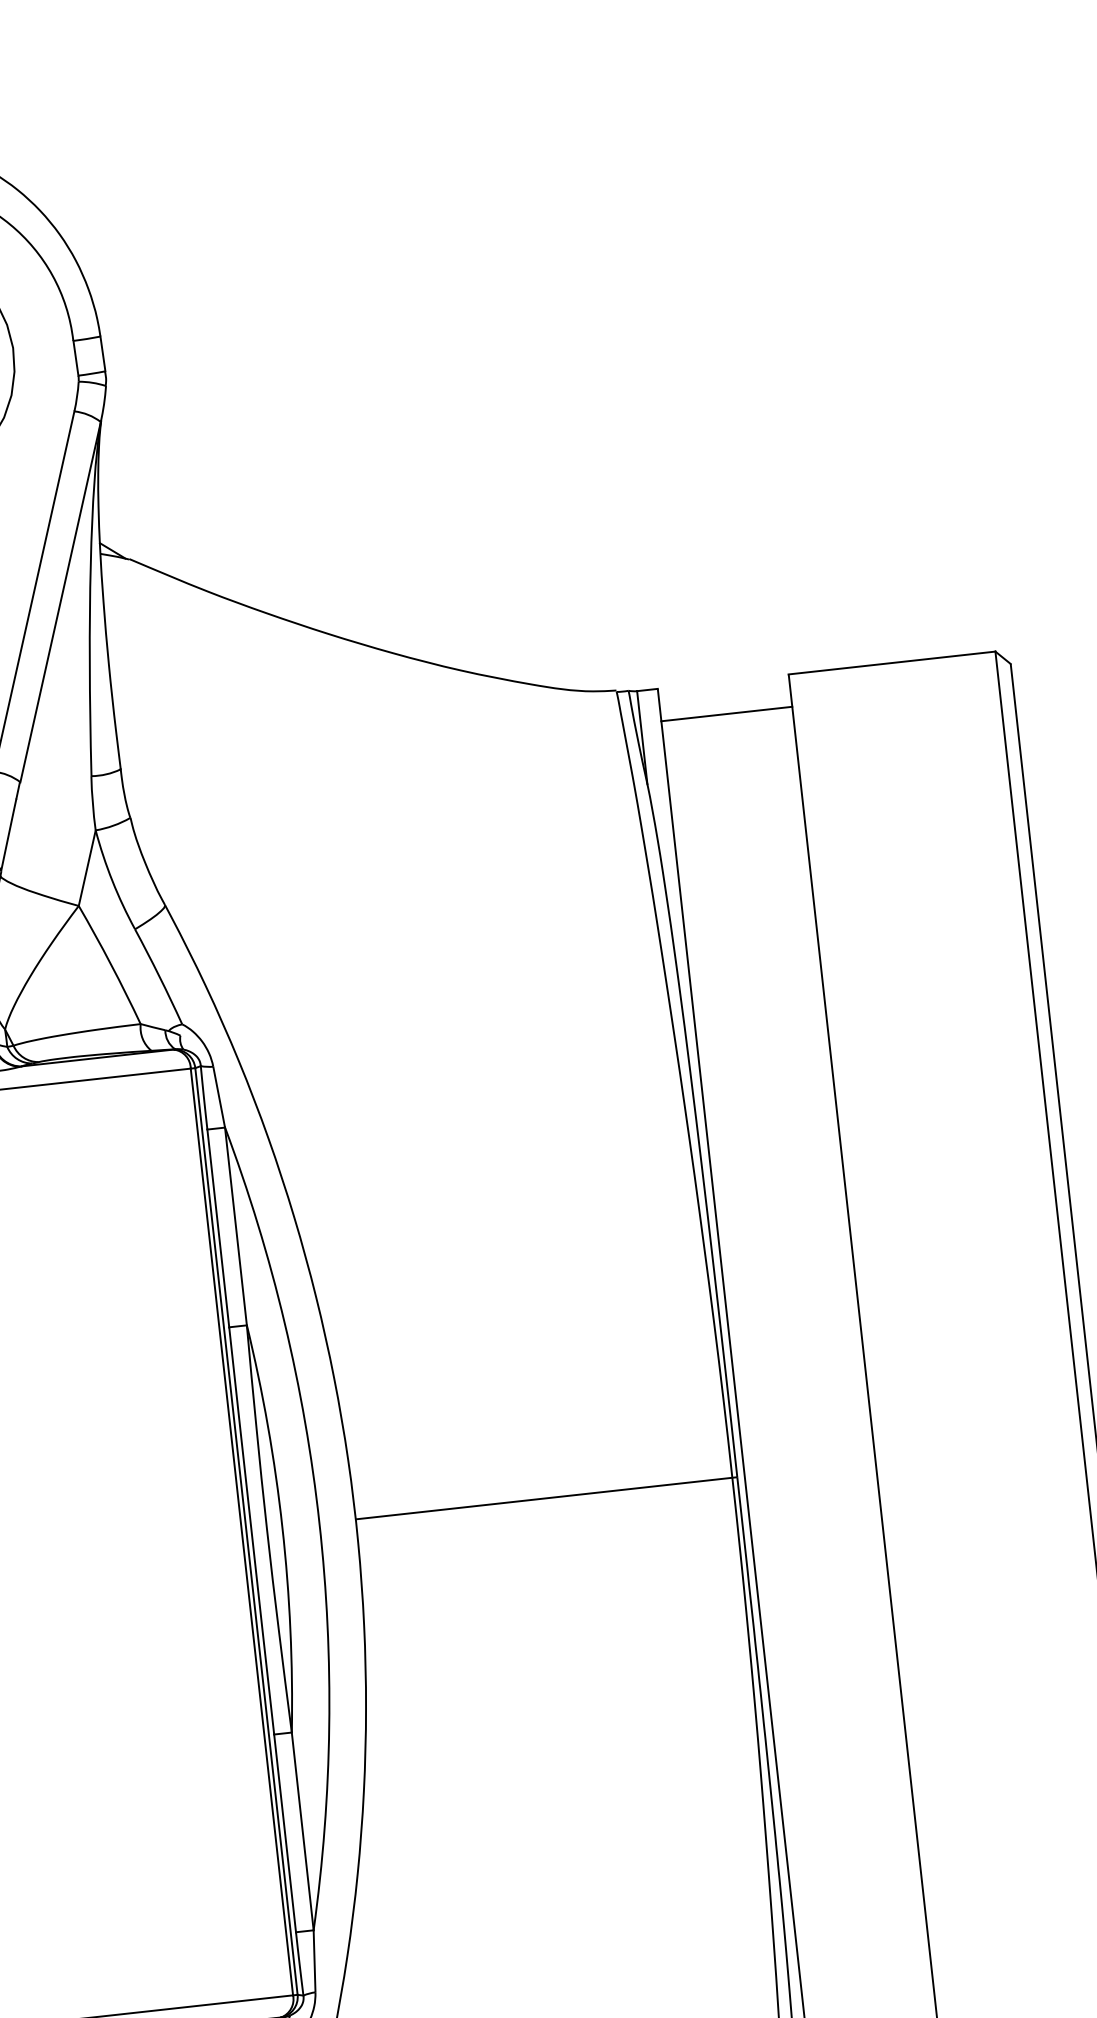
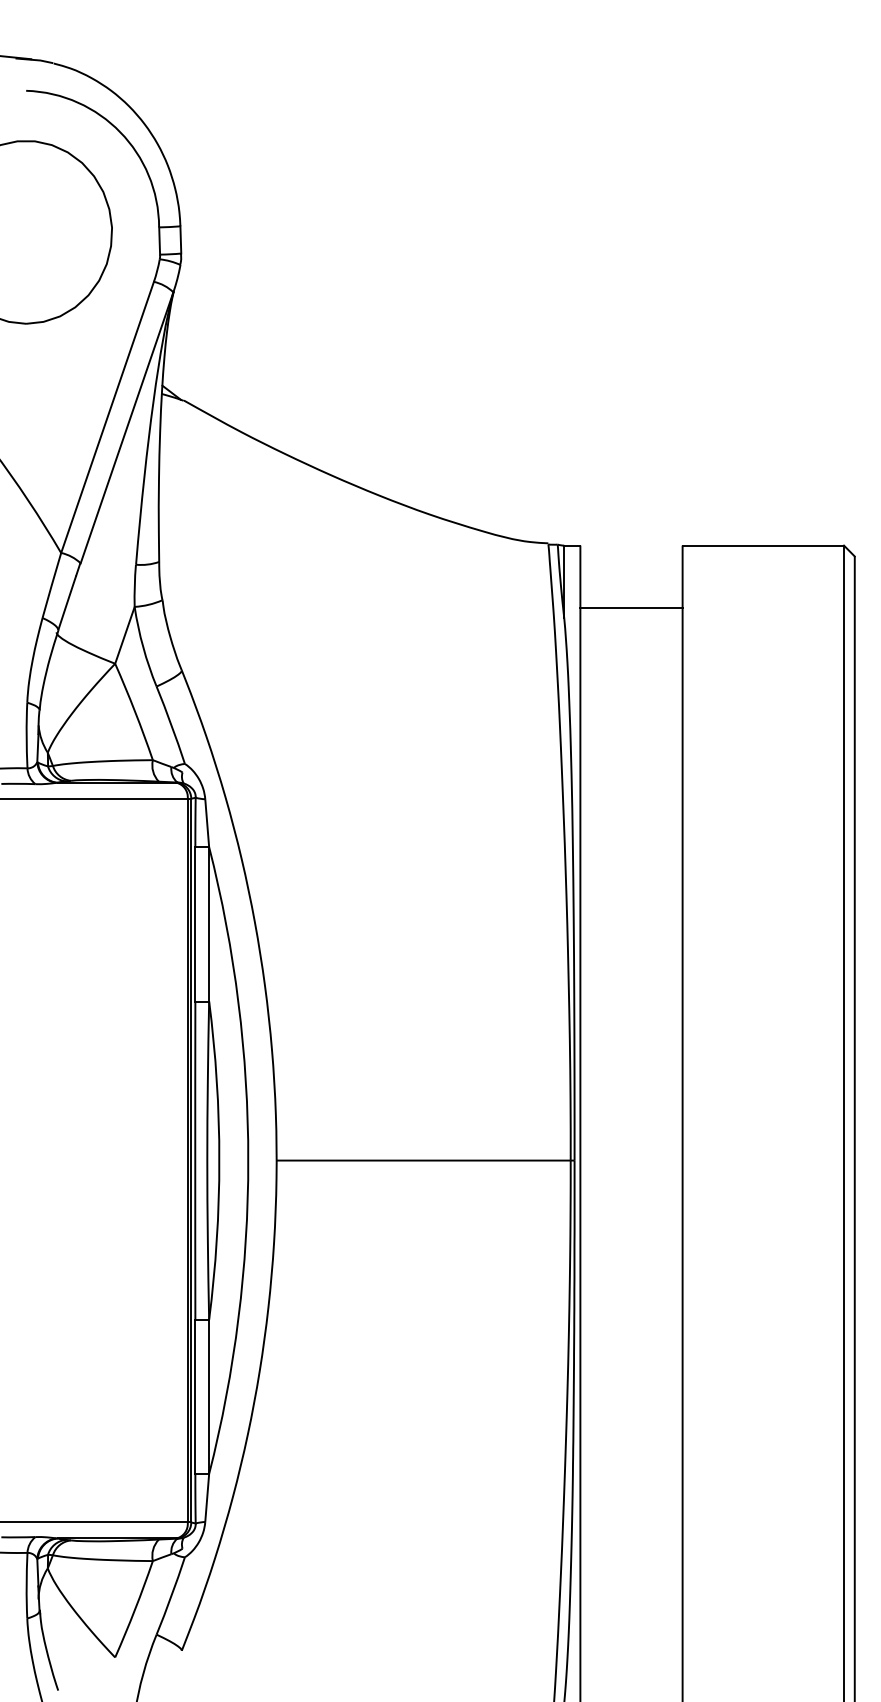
line: (726, 713) -> (631, 607), moved

